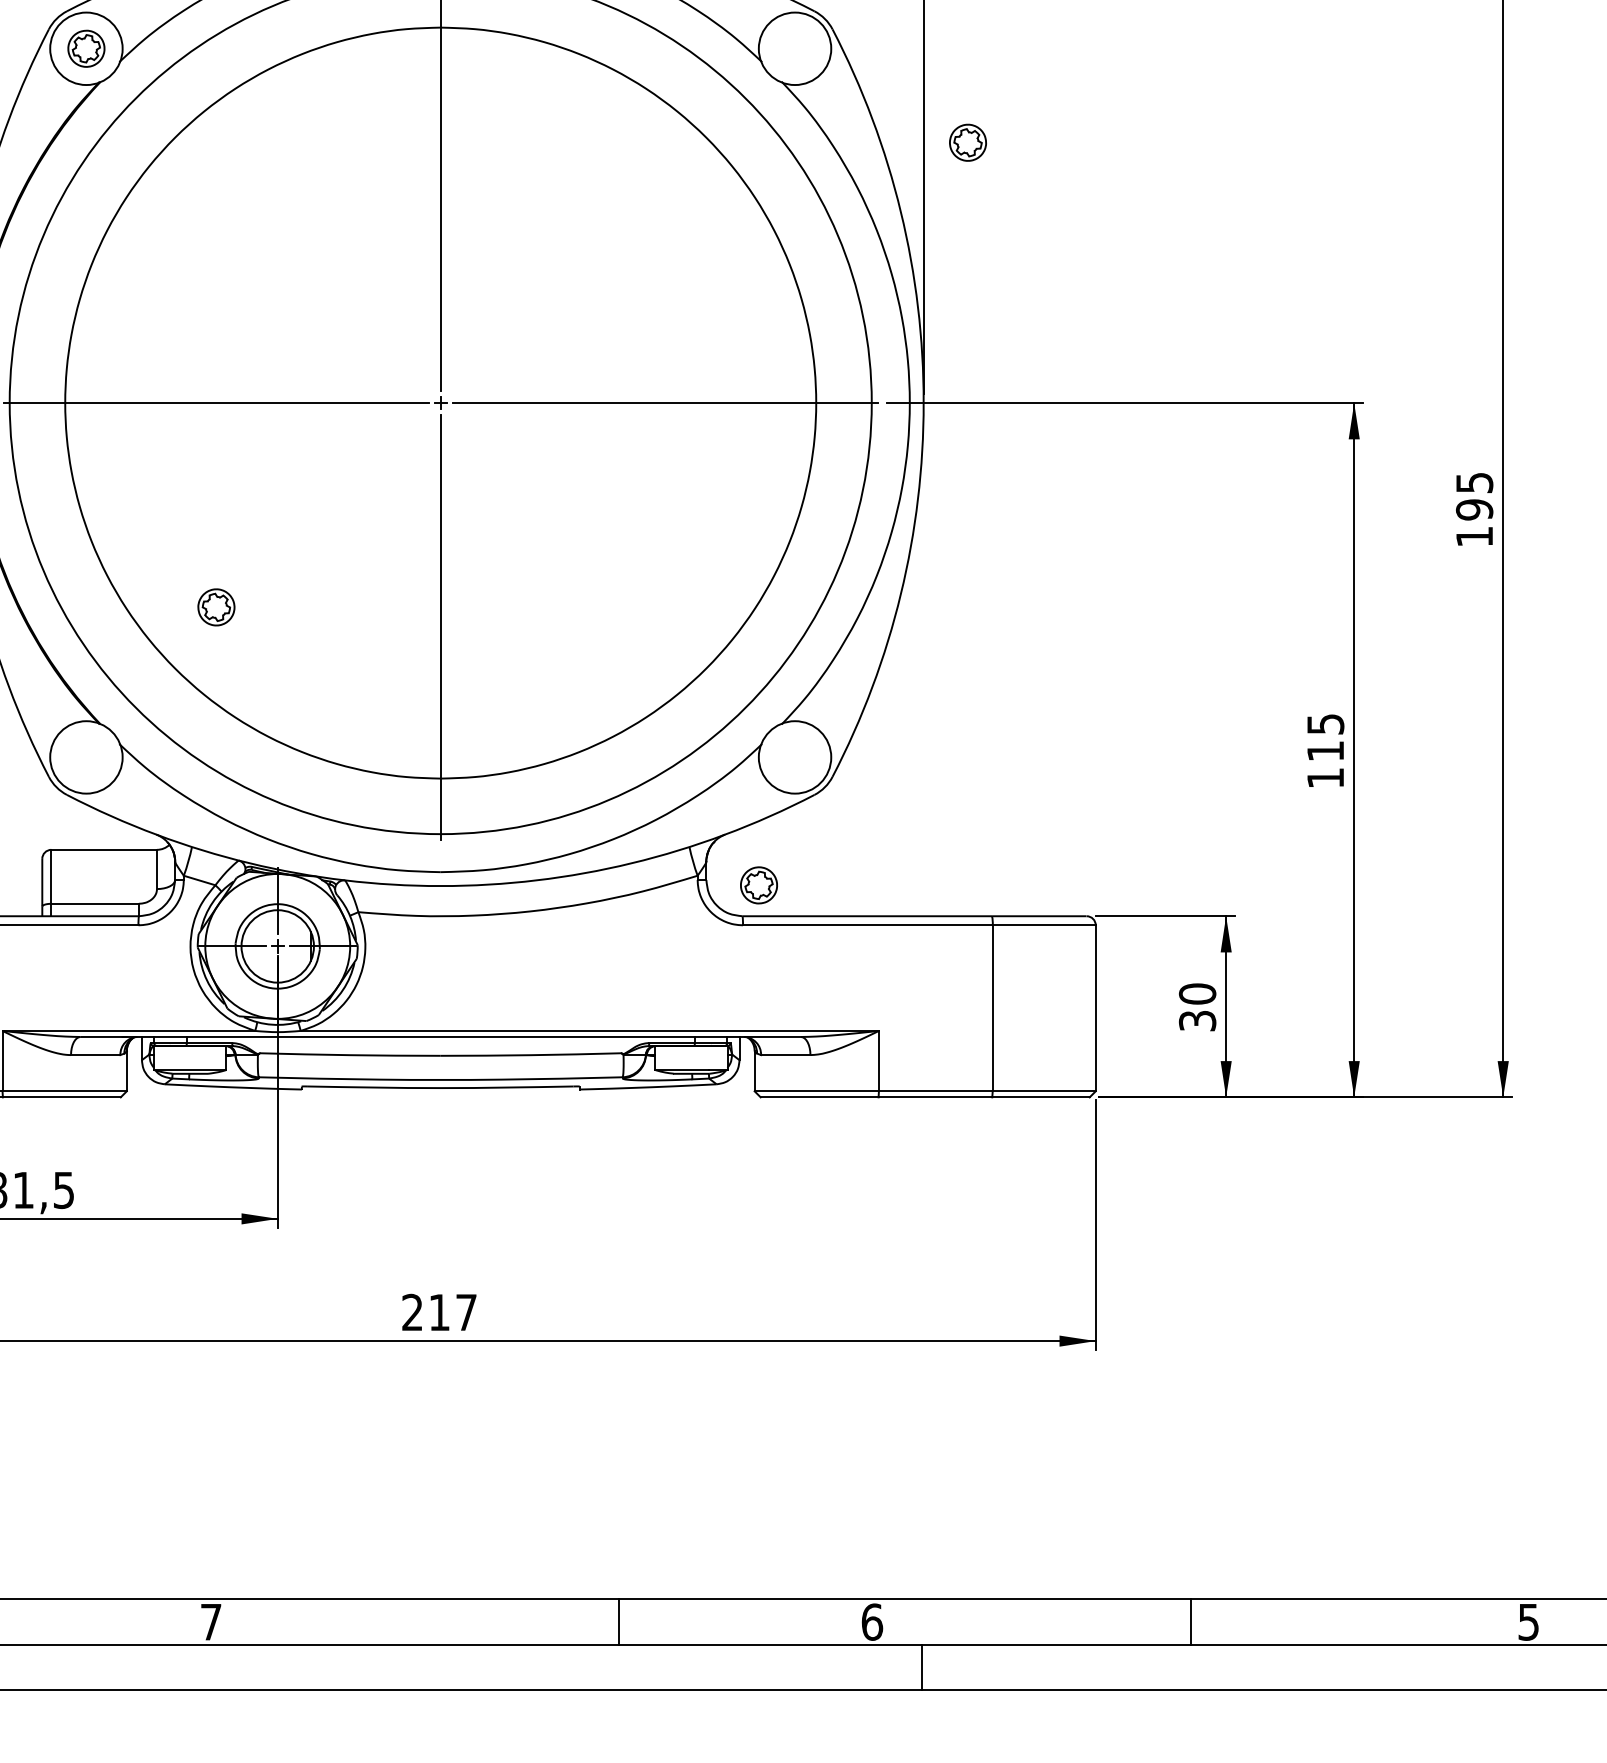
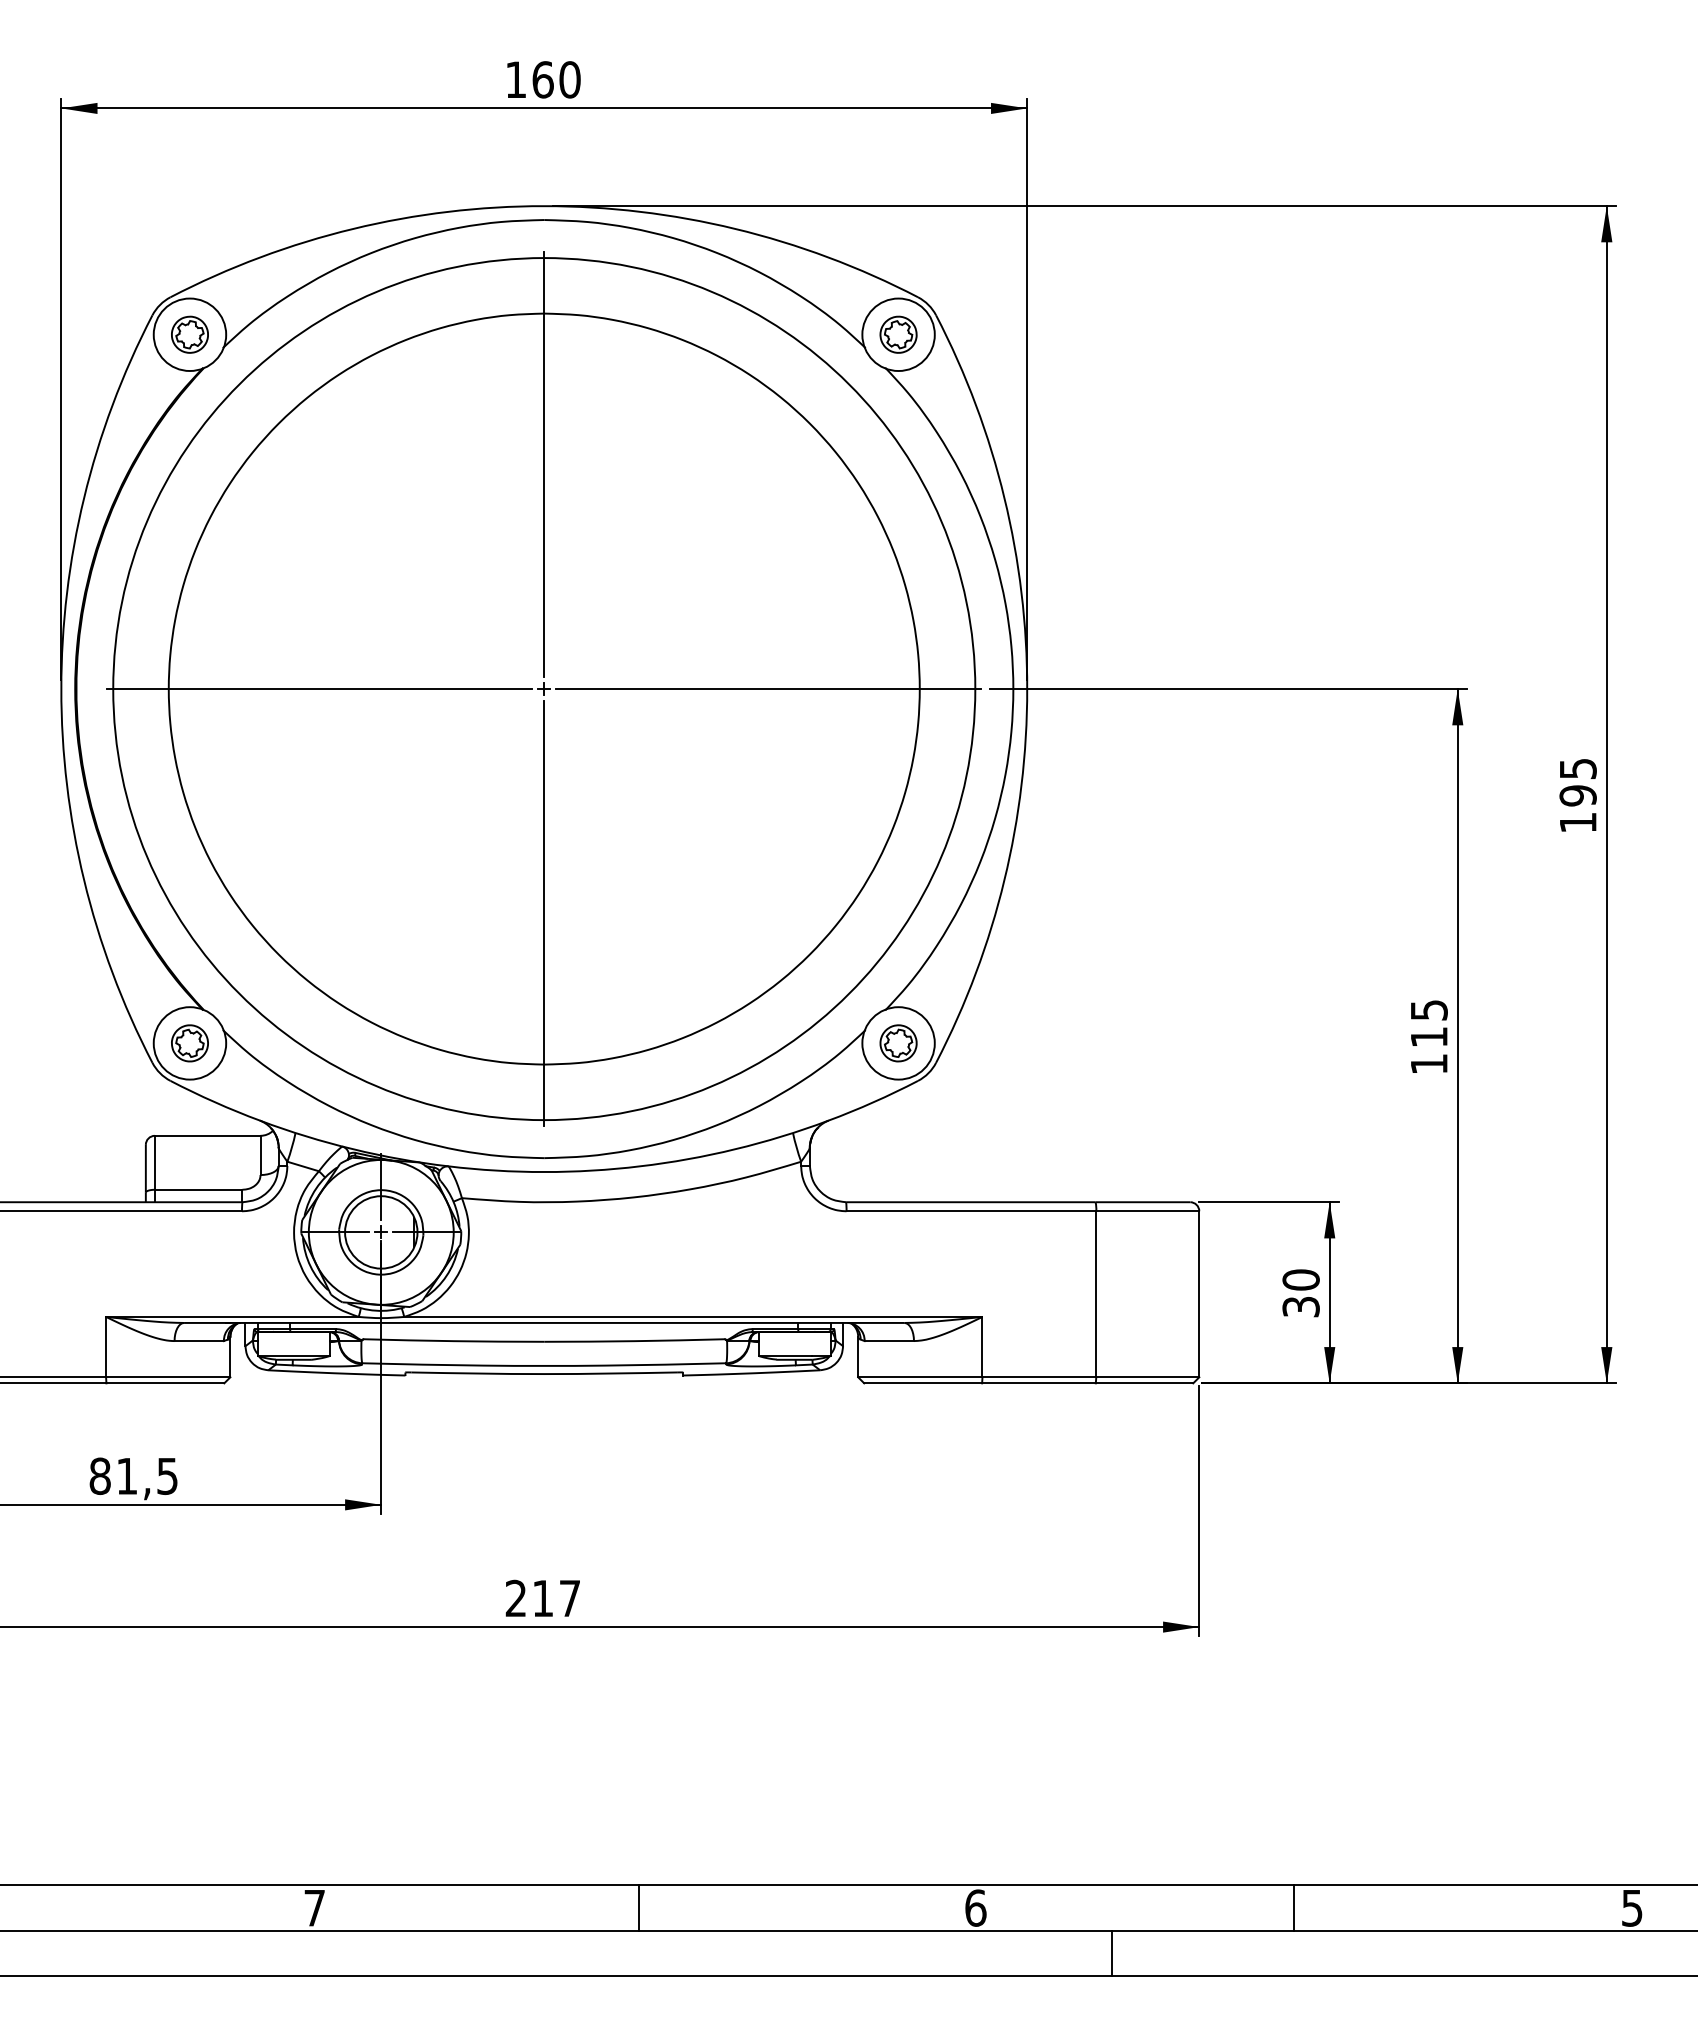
part: (967, 142) -> (898, 334), moved
part: (215, 607) -> (189, 1043), moved
part: (758, 885) -> (898, 1043), moved
line: (618, 1621) -> (638, 1907), moved
line: (921, 1666) -> (1111, 1952), moved

